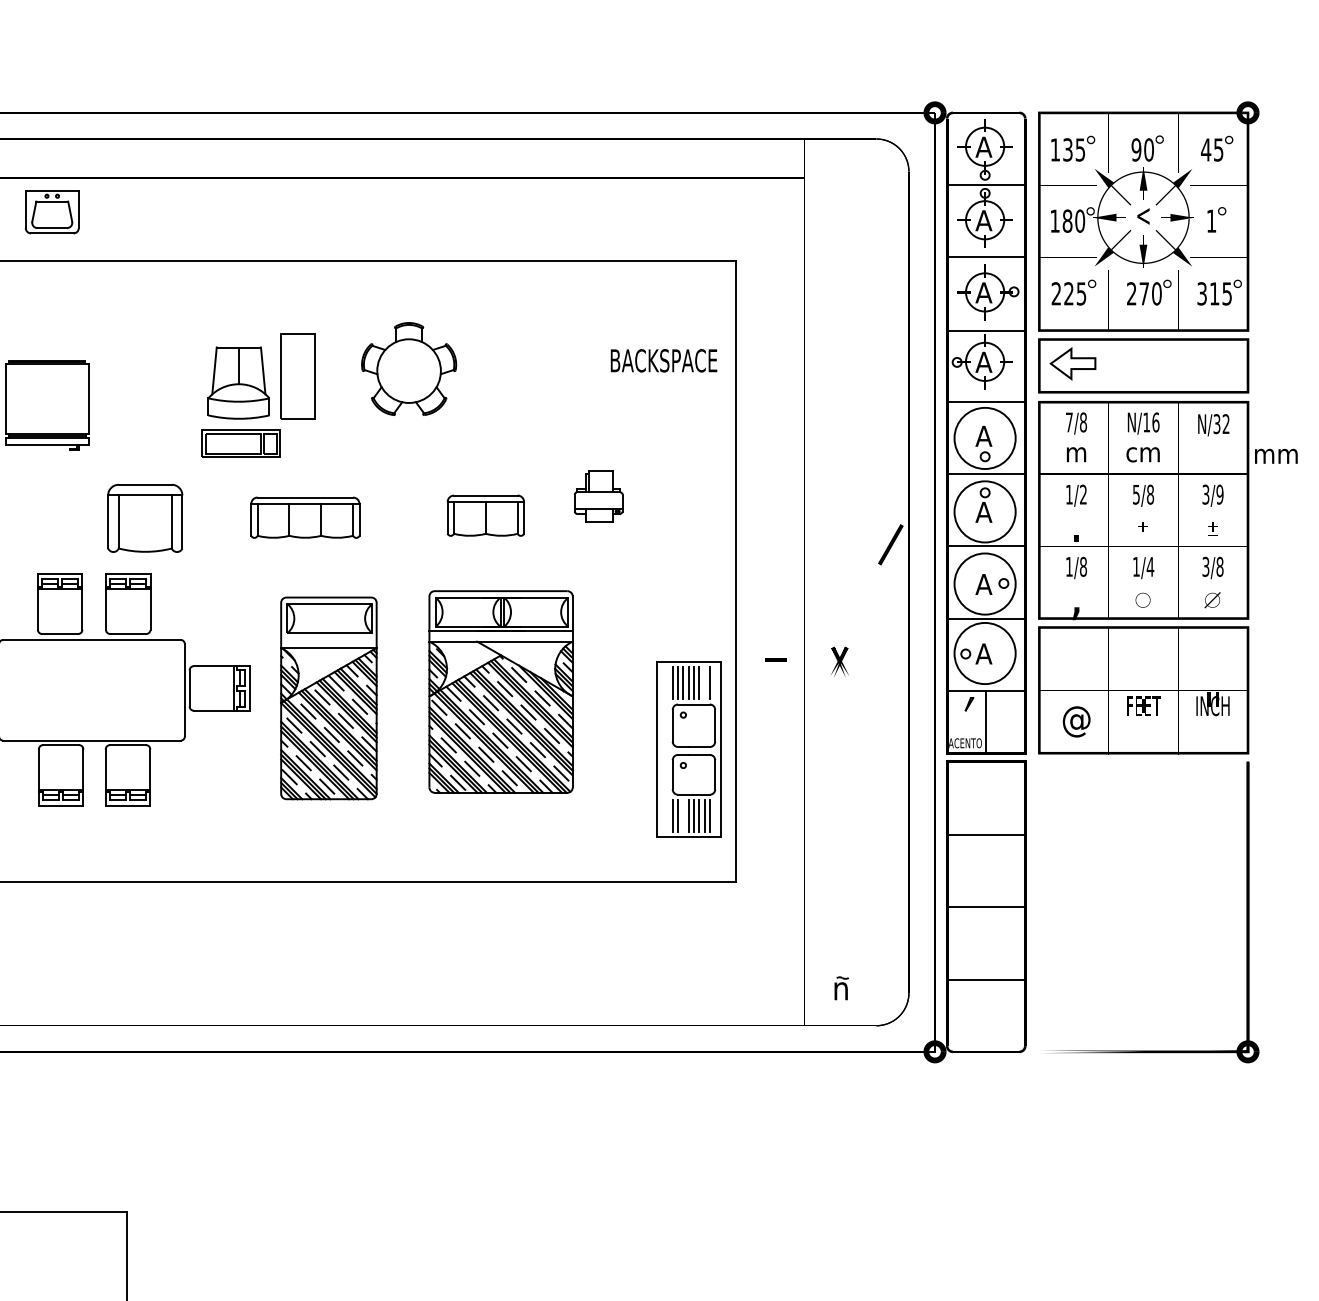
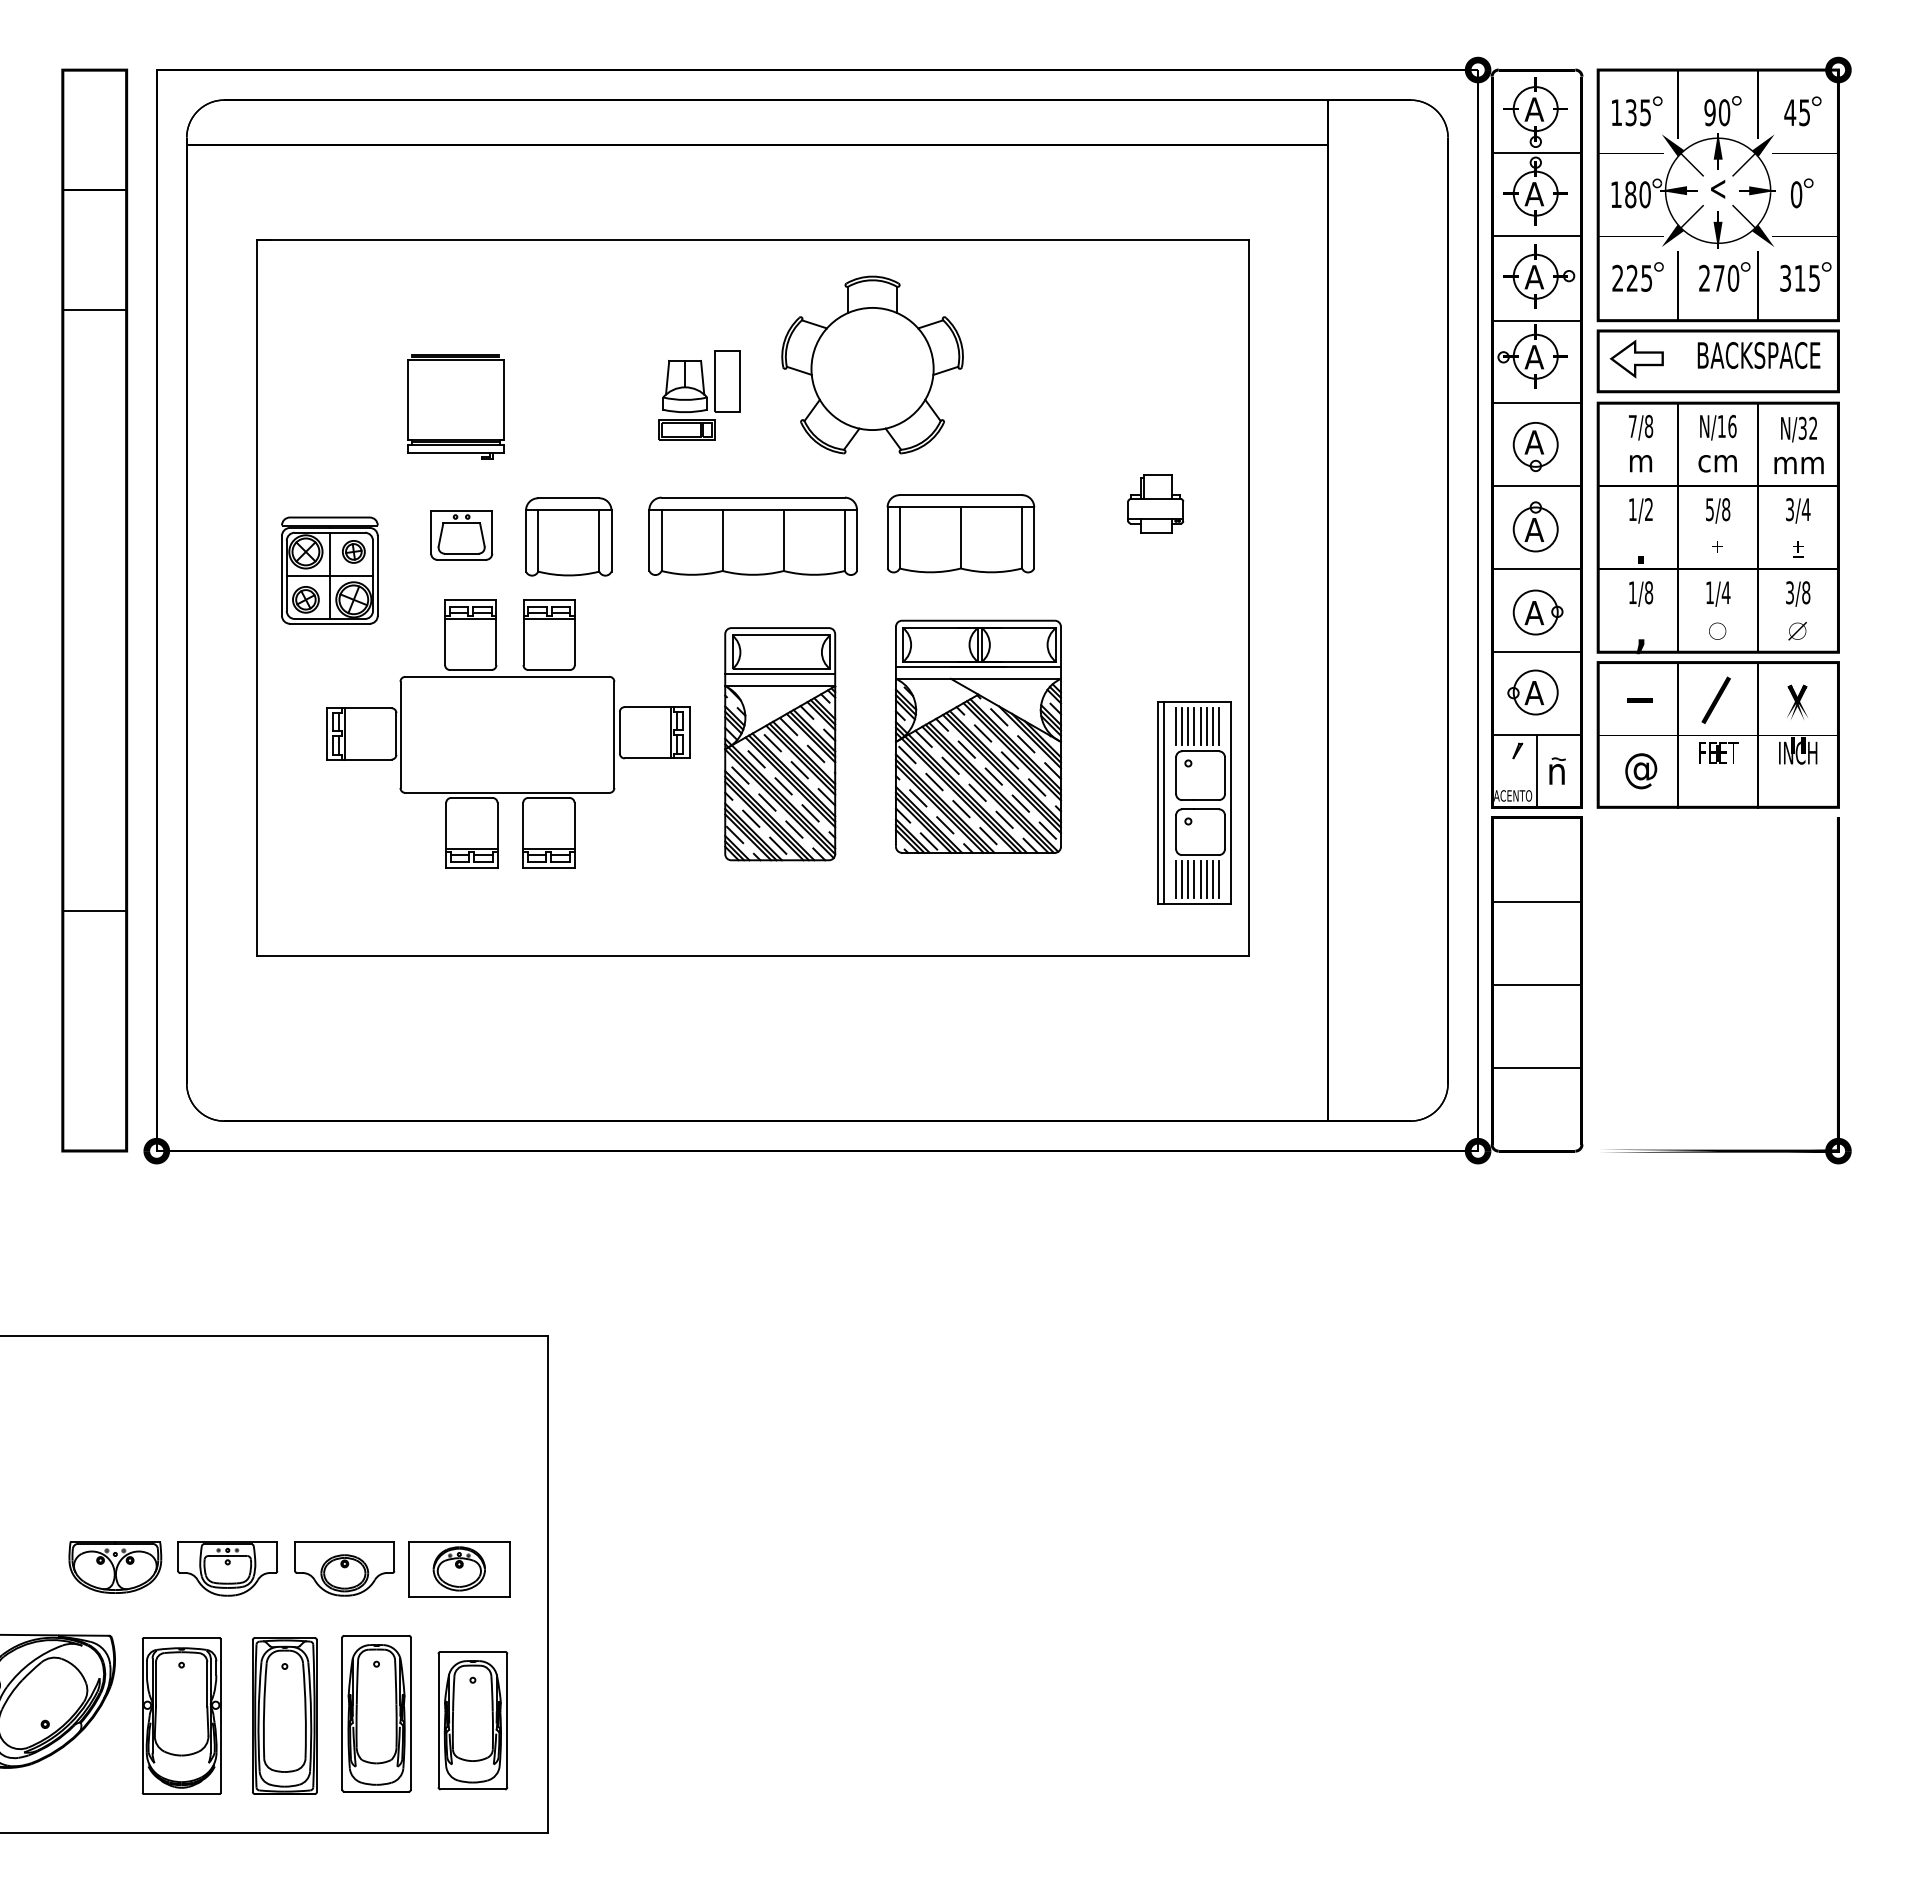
part: (52, 212) -> (461, 535), moved
text: (1211, 220) -> (1796, 194), 1 -> 0
text: (663, 360) -> (1758, 355), moved
part: (409, 368) -> (872, 364), size x1.67
part: (258, 395) -> (699, 395), size x0.62
circle: (984, 438) -> (1535, 444), size x0.62
text: (1275, 455) -> (1798, 464), moved
text: (1219, 494) -> (1805, 509), 3/9 -> 3/4
part: (598, 496) -> (1155, 503), moved
circle: (984, 511) -> (1535, 529), size x0.62
part: (485, 515) -> (960, 533), size x1.67
part: (304, 517) -> (752, 535), size x1.67
line: (890, 544) -> (1715, 699), moved
circle: (984, 584) -> (1535, 612), size x0.62
line: (329, 637) -> (780, 674), added
circle: (984, 653) -> (1535, 692), size x0.62
line: (775, 660) -> (1639, 700), moved
part: (839, 661) -> (1797, 701), moved
line: (704, 683) -> (1212, 726), added
line: (661, 749) -> (1163, 803), added
line: (683, 815) -> (1188, 879), added
part: (841, 987) -> (1557, 770), moved

